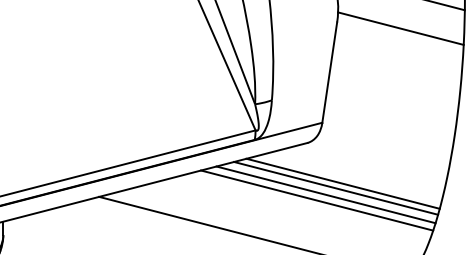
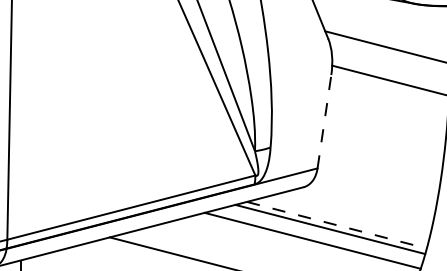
line: (329, 72) -> (324, 121), solid -> dashed
line: (342, 184) -> (336, 225), solid -> dashed
line: (325, 194) -> (320, 235), removed

